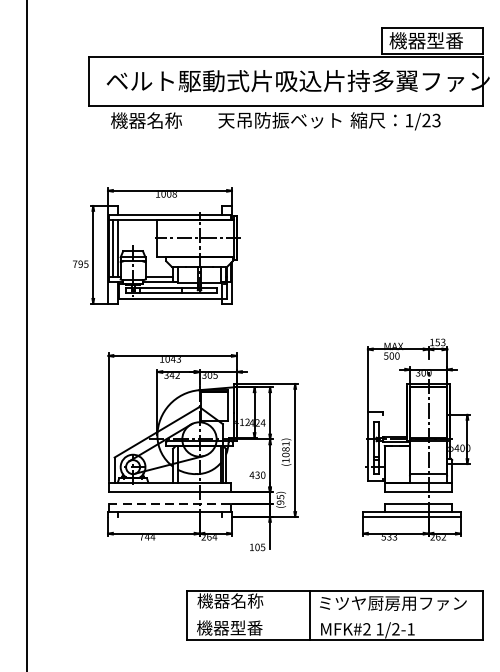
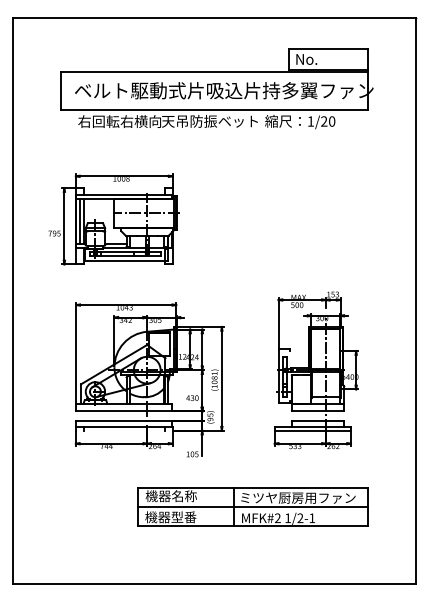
text: (425, 39) -> (323, 58), 機器型番 -> No.
text: (163, 120) -> (119, 121), 機器名称 -> 右回転右横向
text: (435, 120) -> (331, 121), 1/23 -> 1/20
line: (170, 503) -> (124, 420), dashed -> solid
line: (334, 615) -> (252, 507), added

